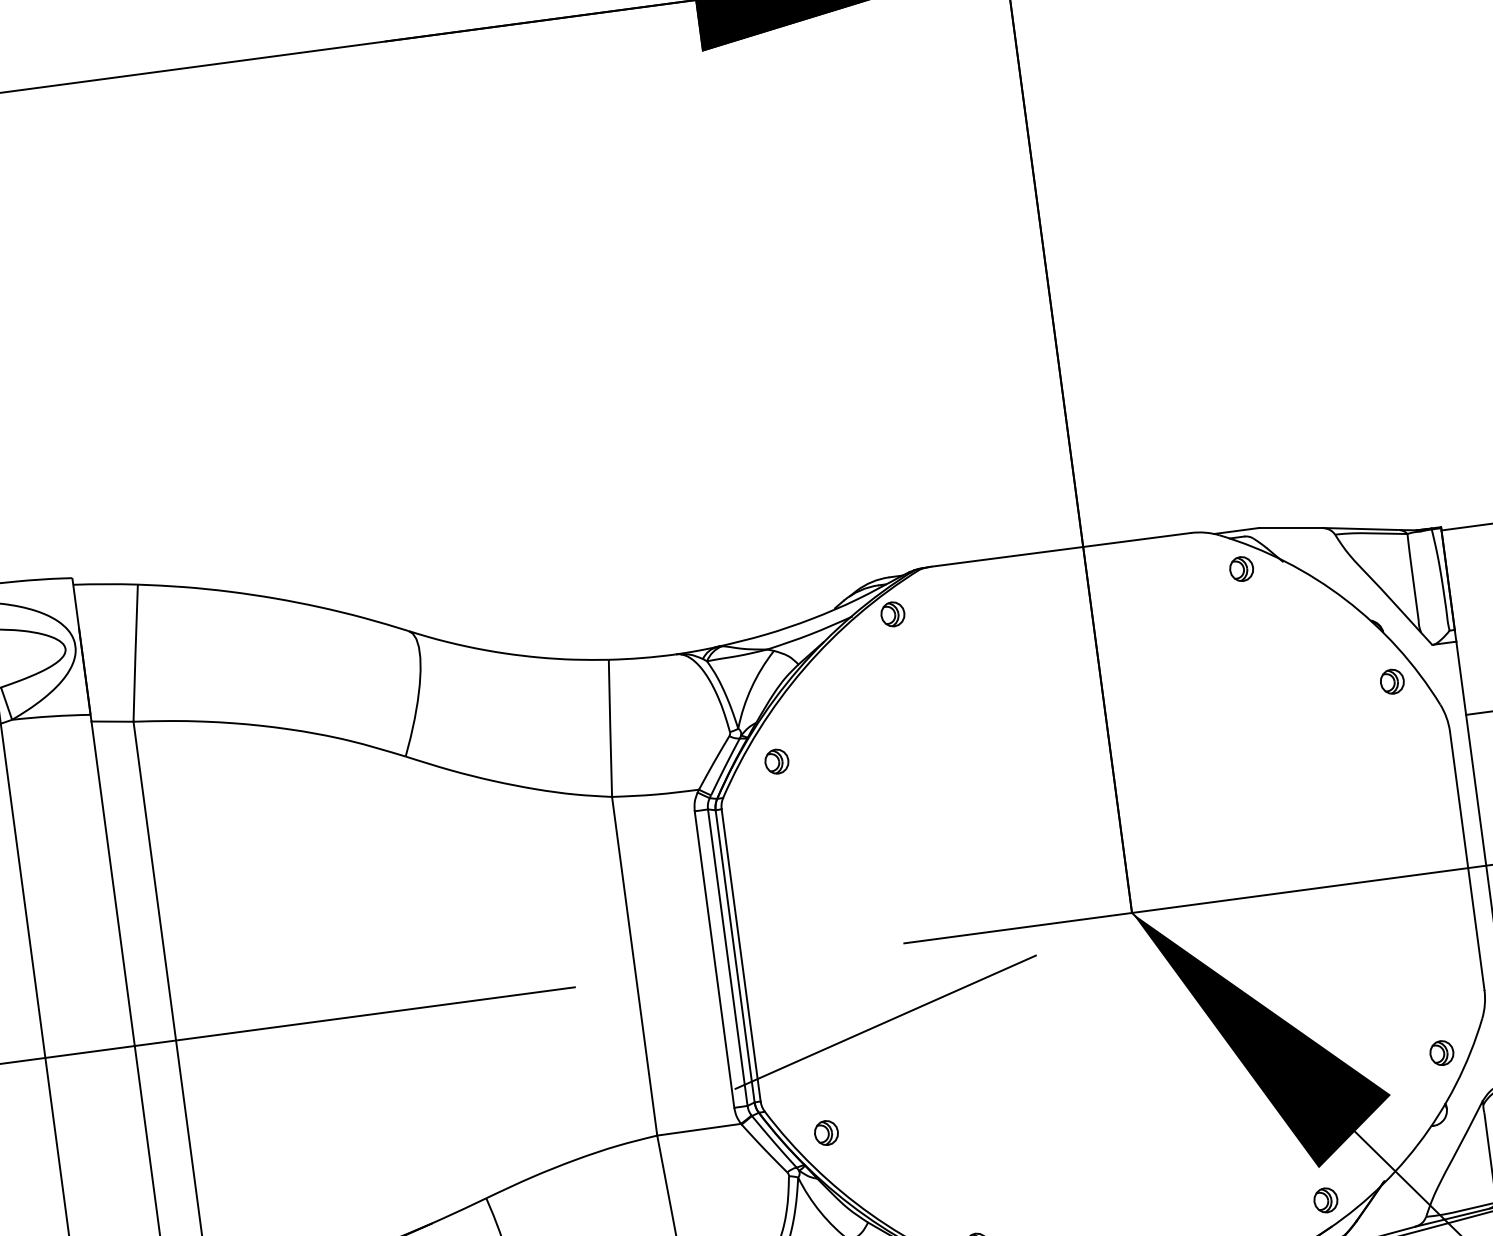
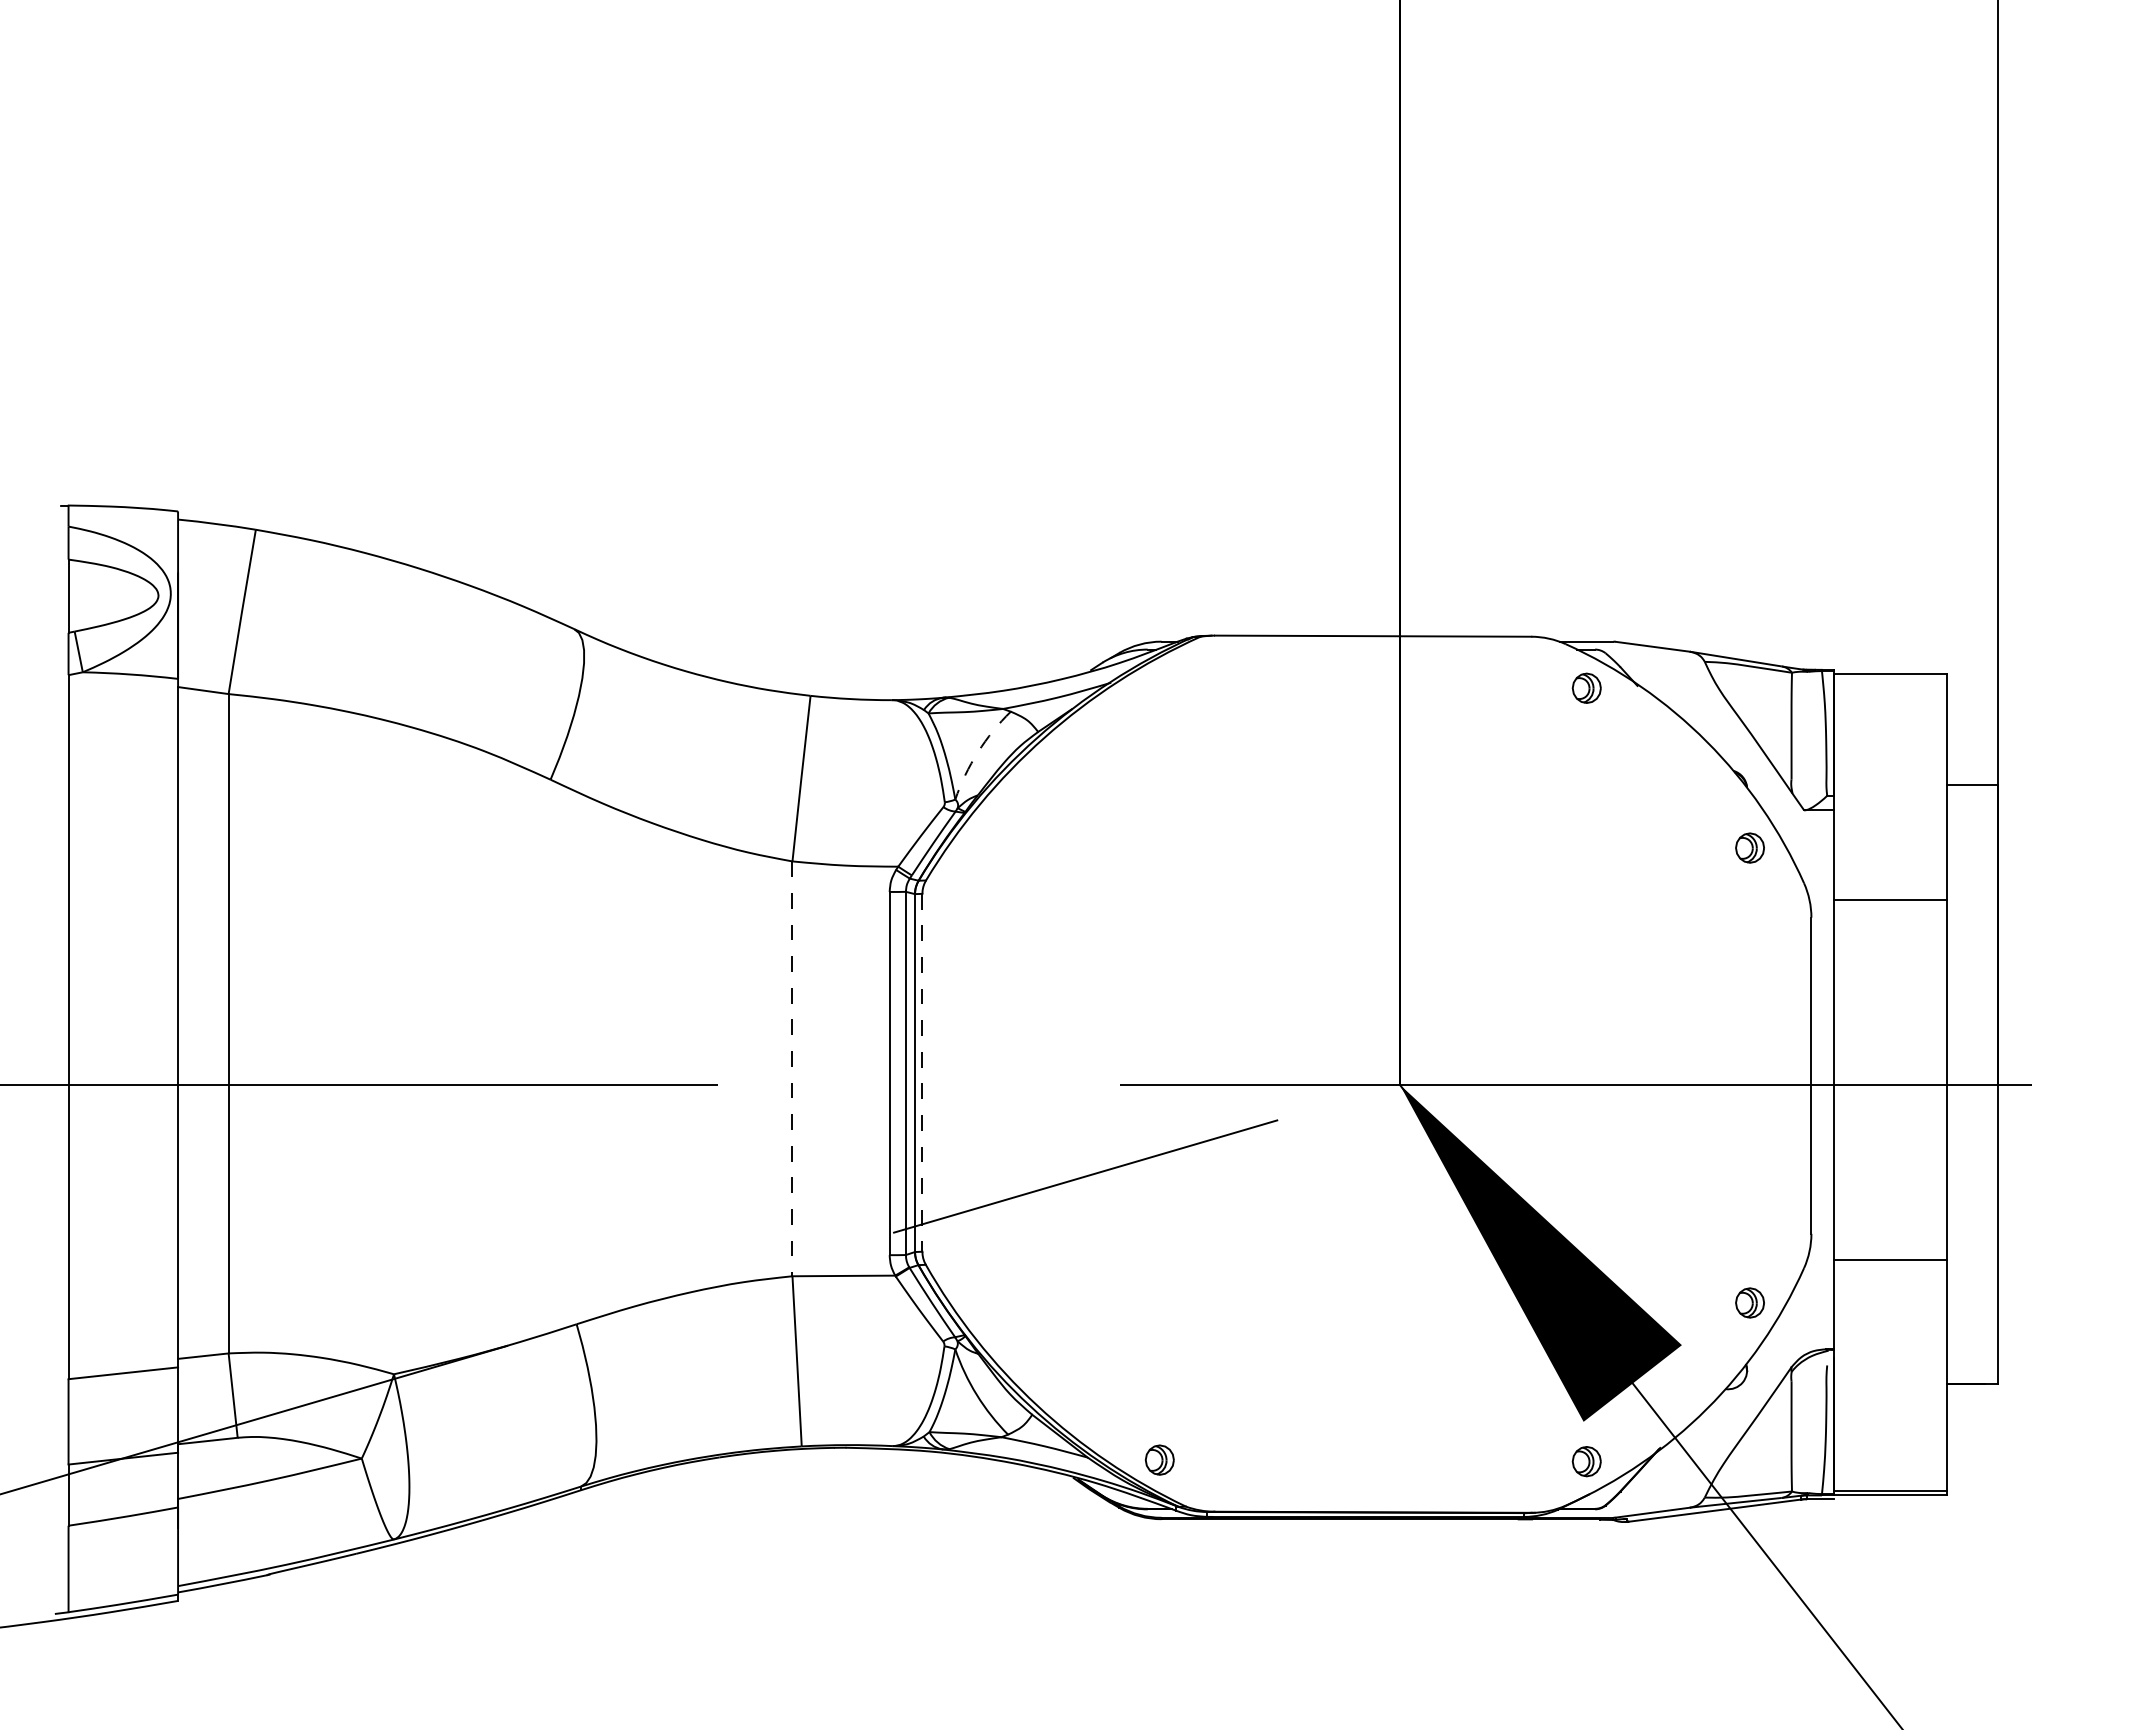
part: (892, 614) -> (1159, 686), removed
arc: (751, 687) -> (977, 752), solid -> dashed
part: (776, 761) -> (996, 845), removed
line: (741, 955) -> (922, 1072), solid -> dashed
line: (634, 966) -> (792, 1069), solid -> dashed
part: (826, 1132) -> (996, 1299), removed

